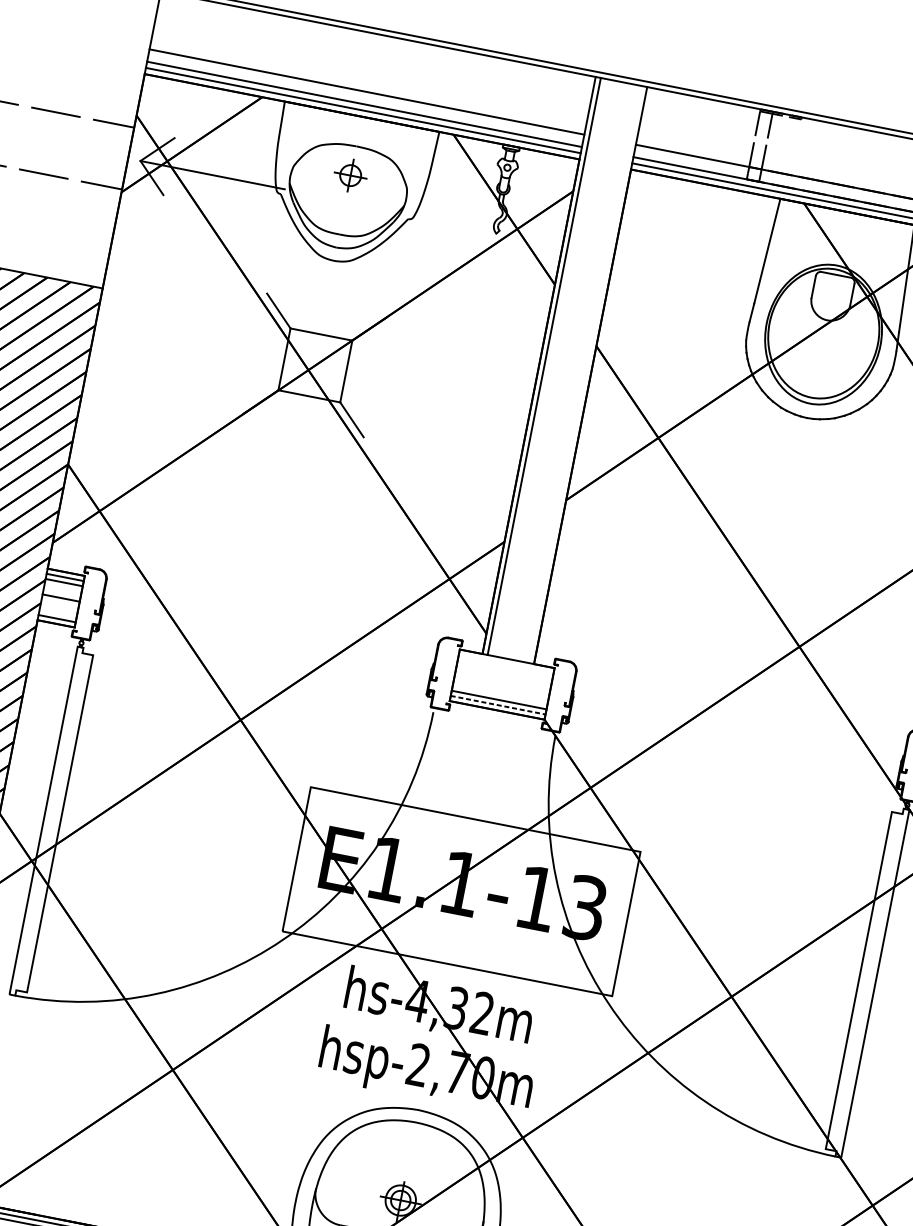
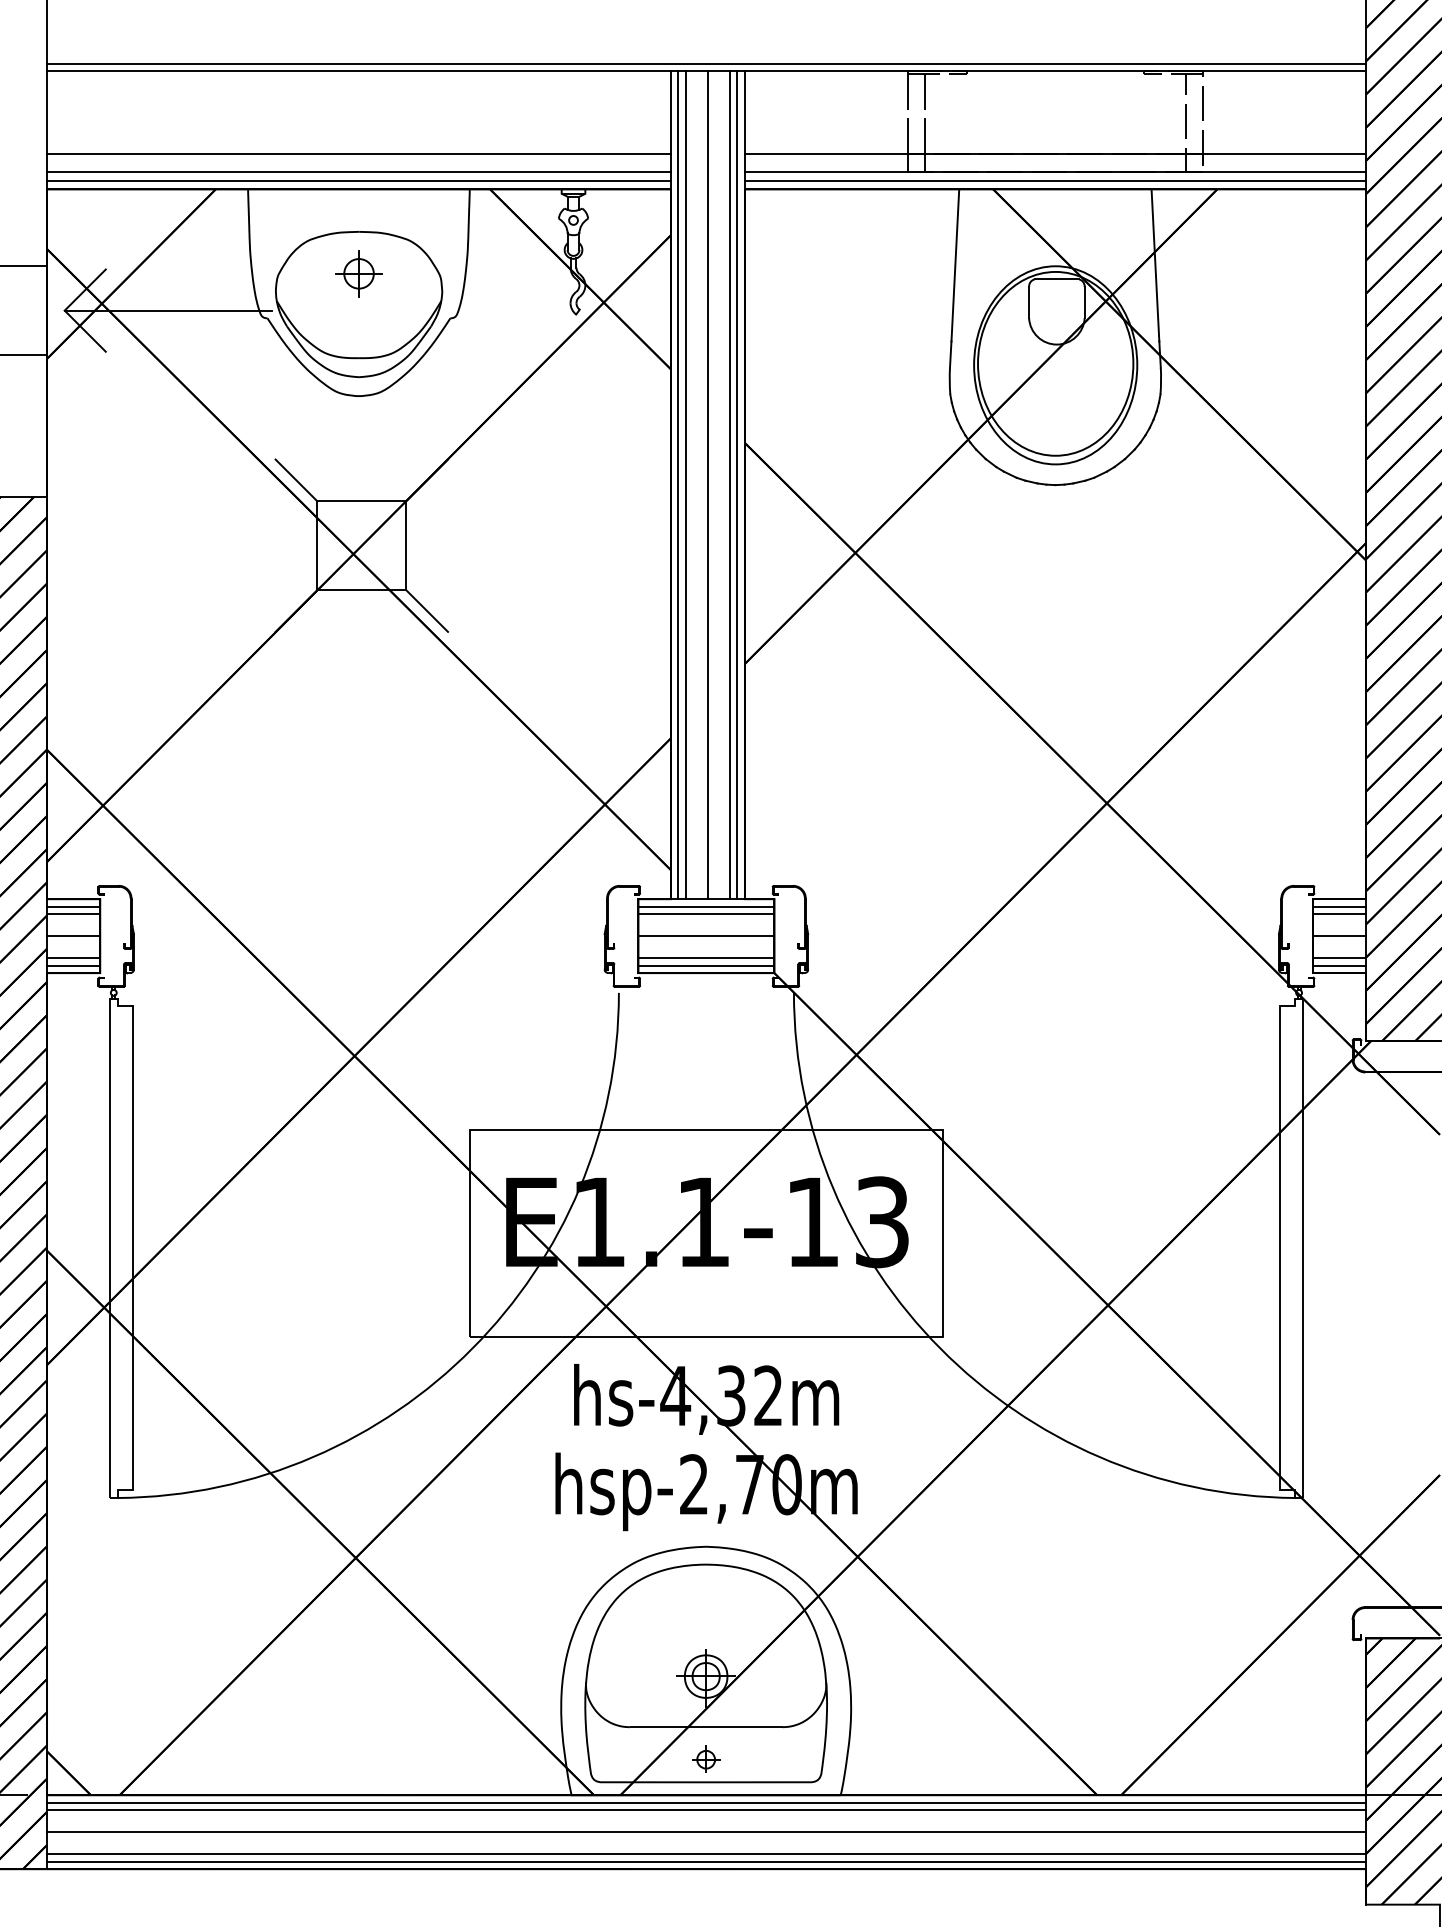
line: (549, 367) -> (685, 485), added
line: (564, 370) -> (707, 485), added
line: (580, 373) -> (730, 485), added
line: (585, 374) -> (737, 485), added
line: (58, 613) -> (73, 958), added
line: (506, 663) -> (706, 906), added
line: (505, 668) -> (706, 913), added
line: (502, 684) -> (706, 936), added
line: (498, 705) -> (706, 965), dashed -> solid

